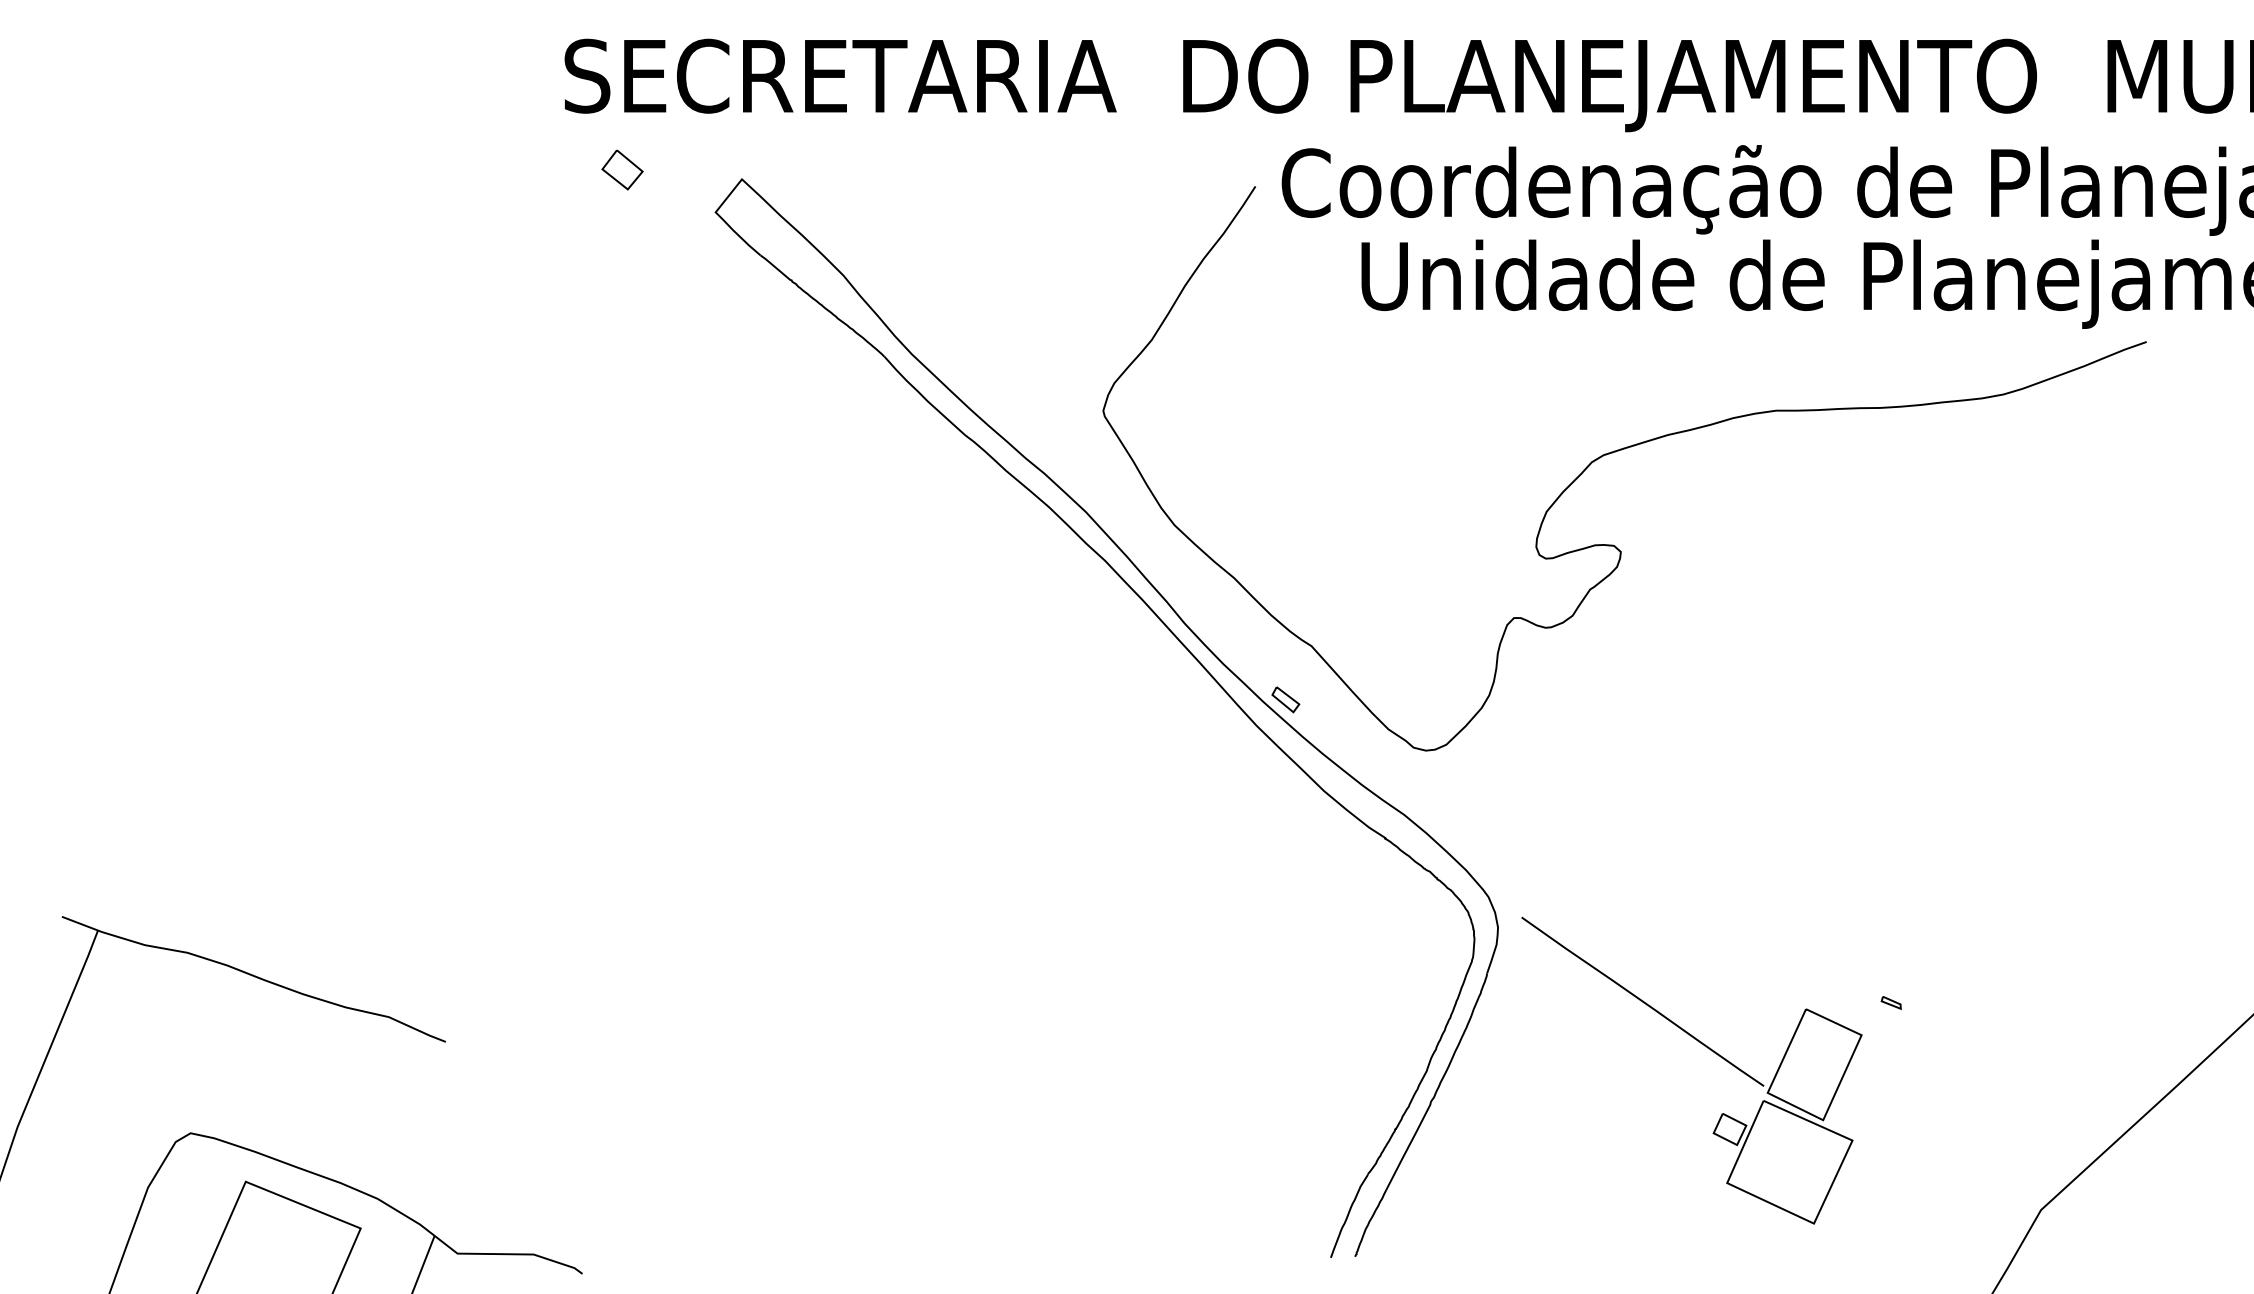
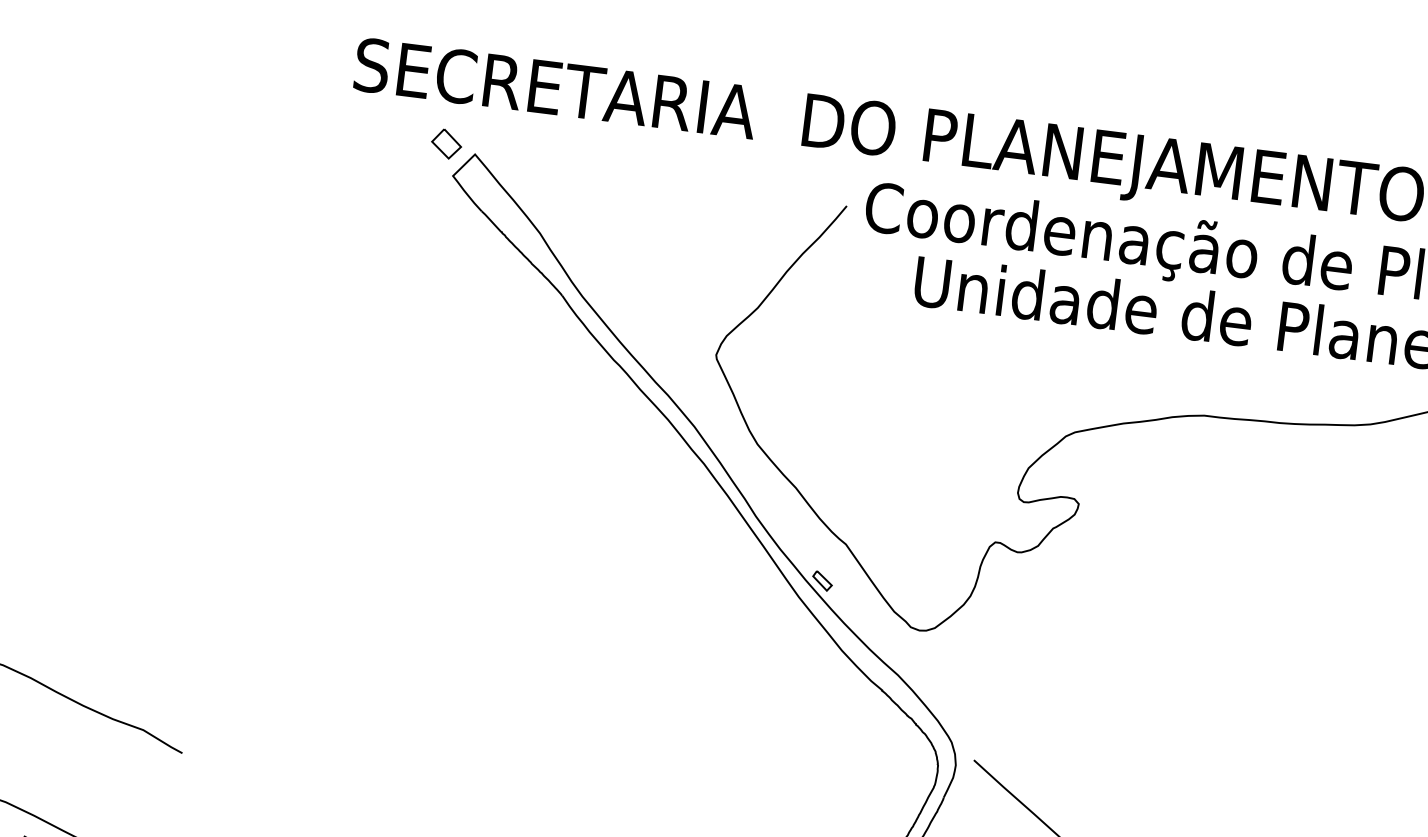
part: (622, 169) -> (446, 143), moved

